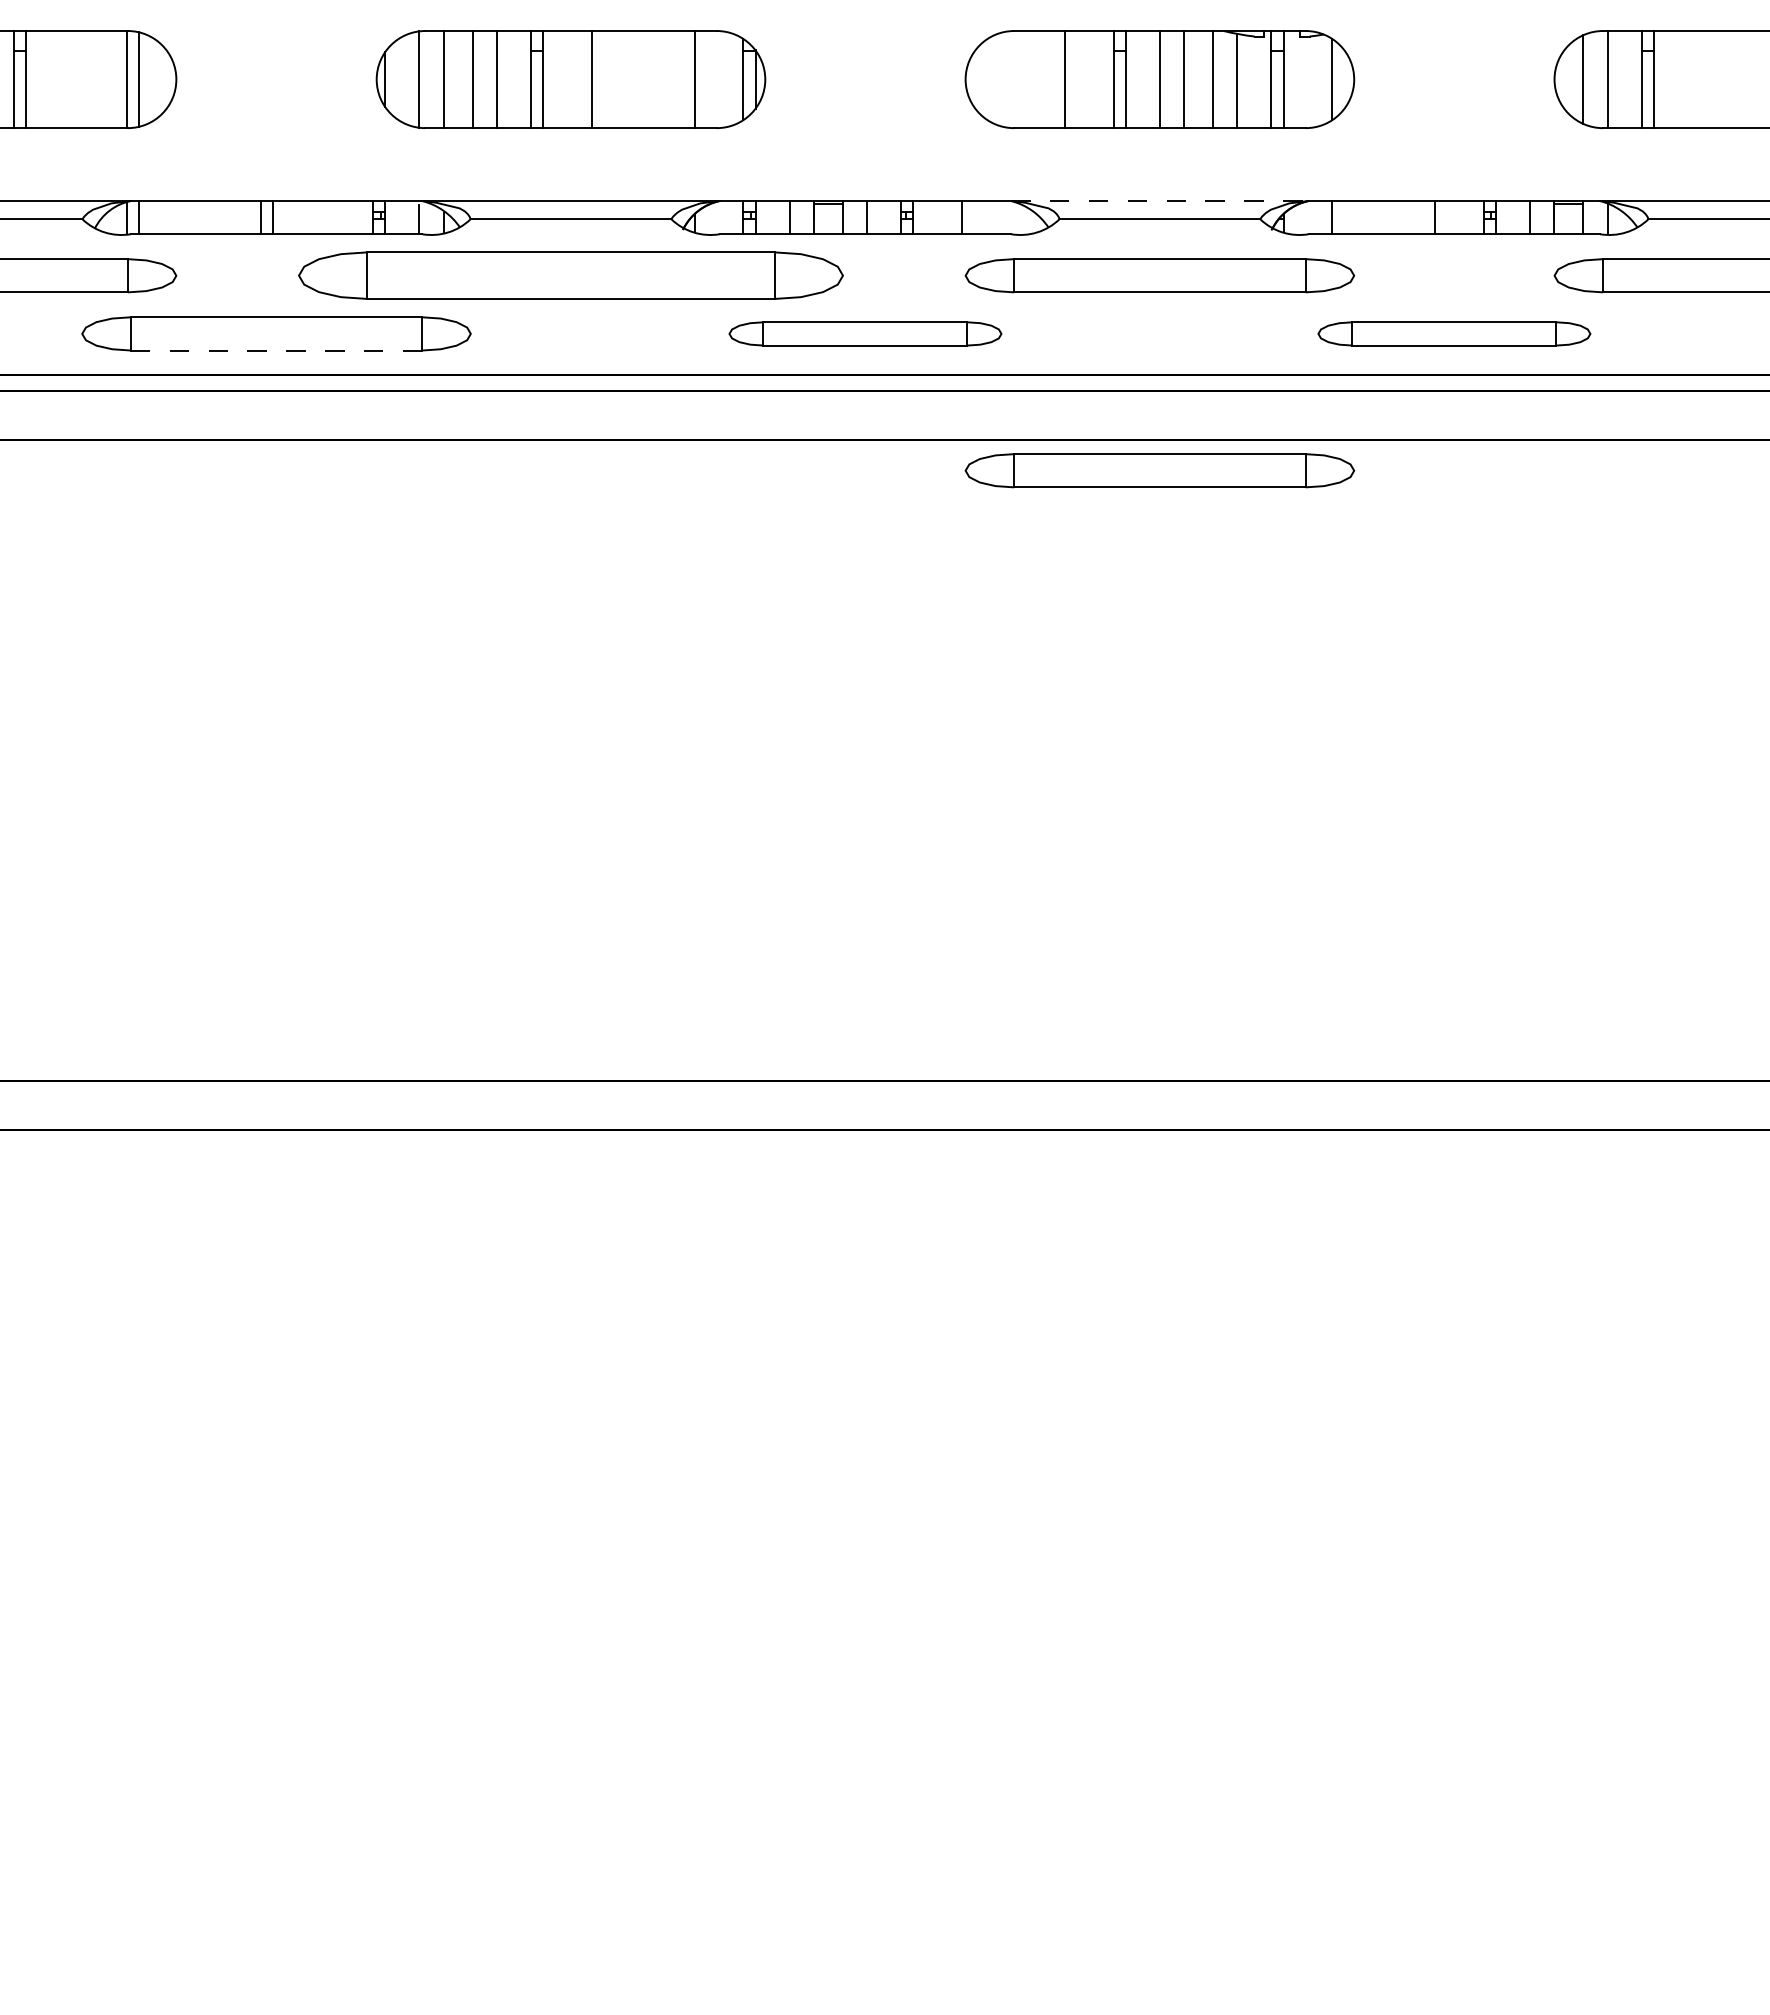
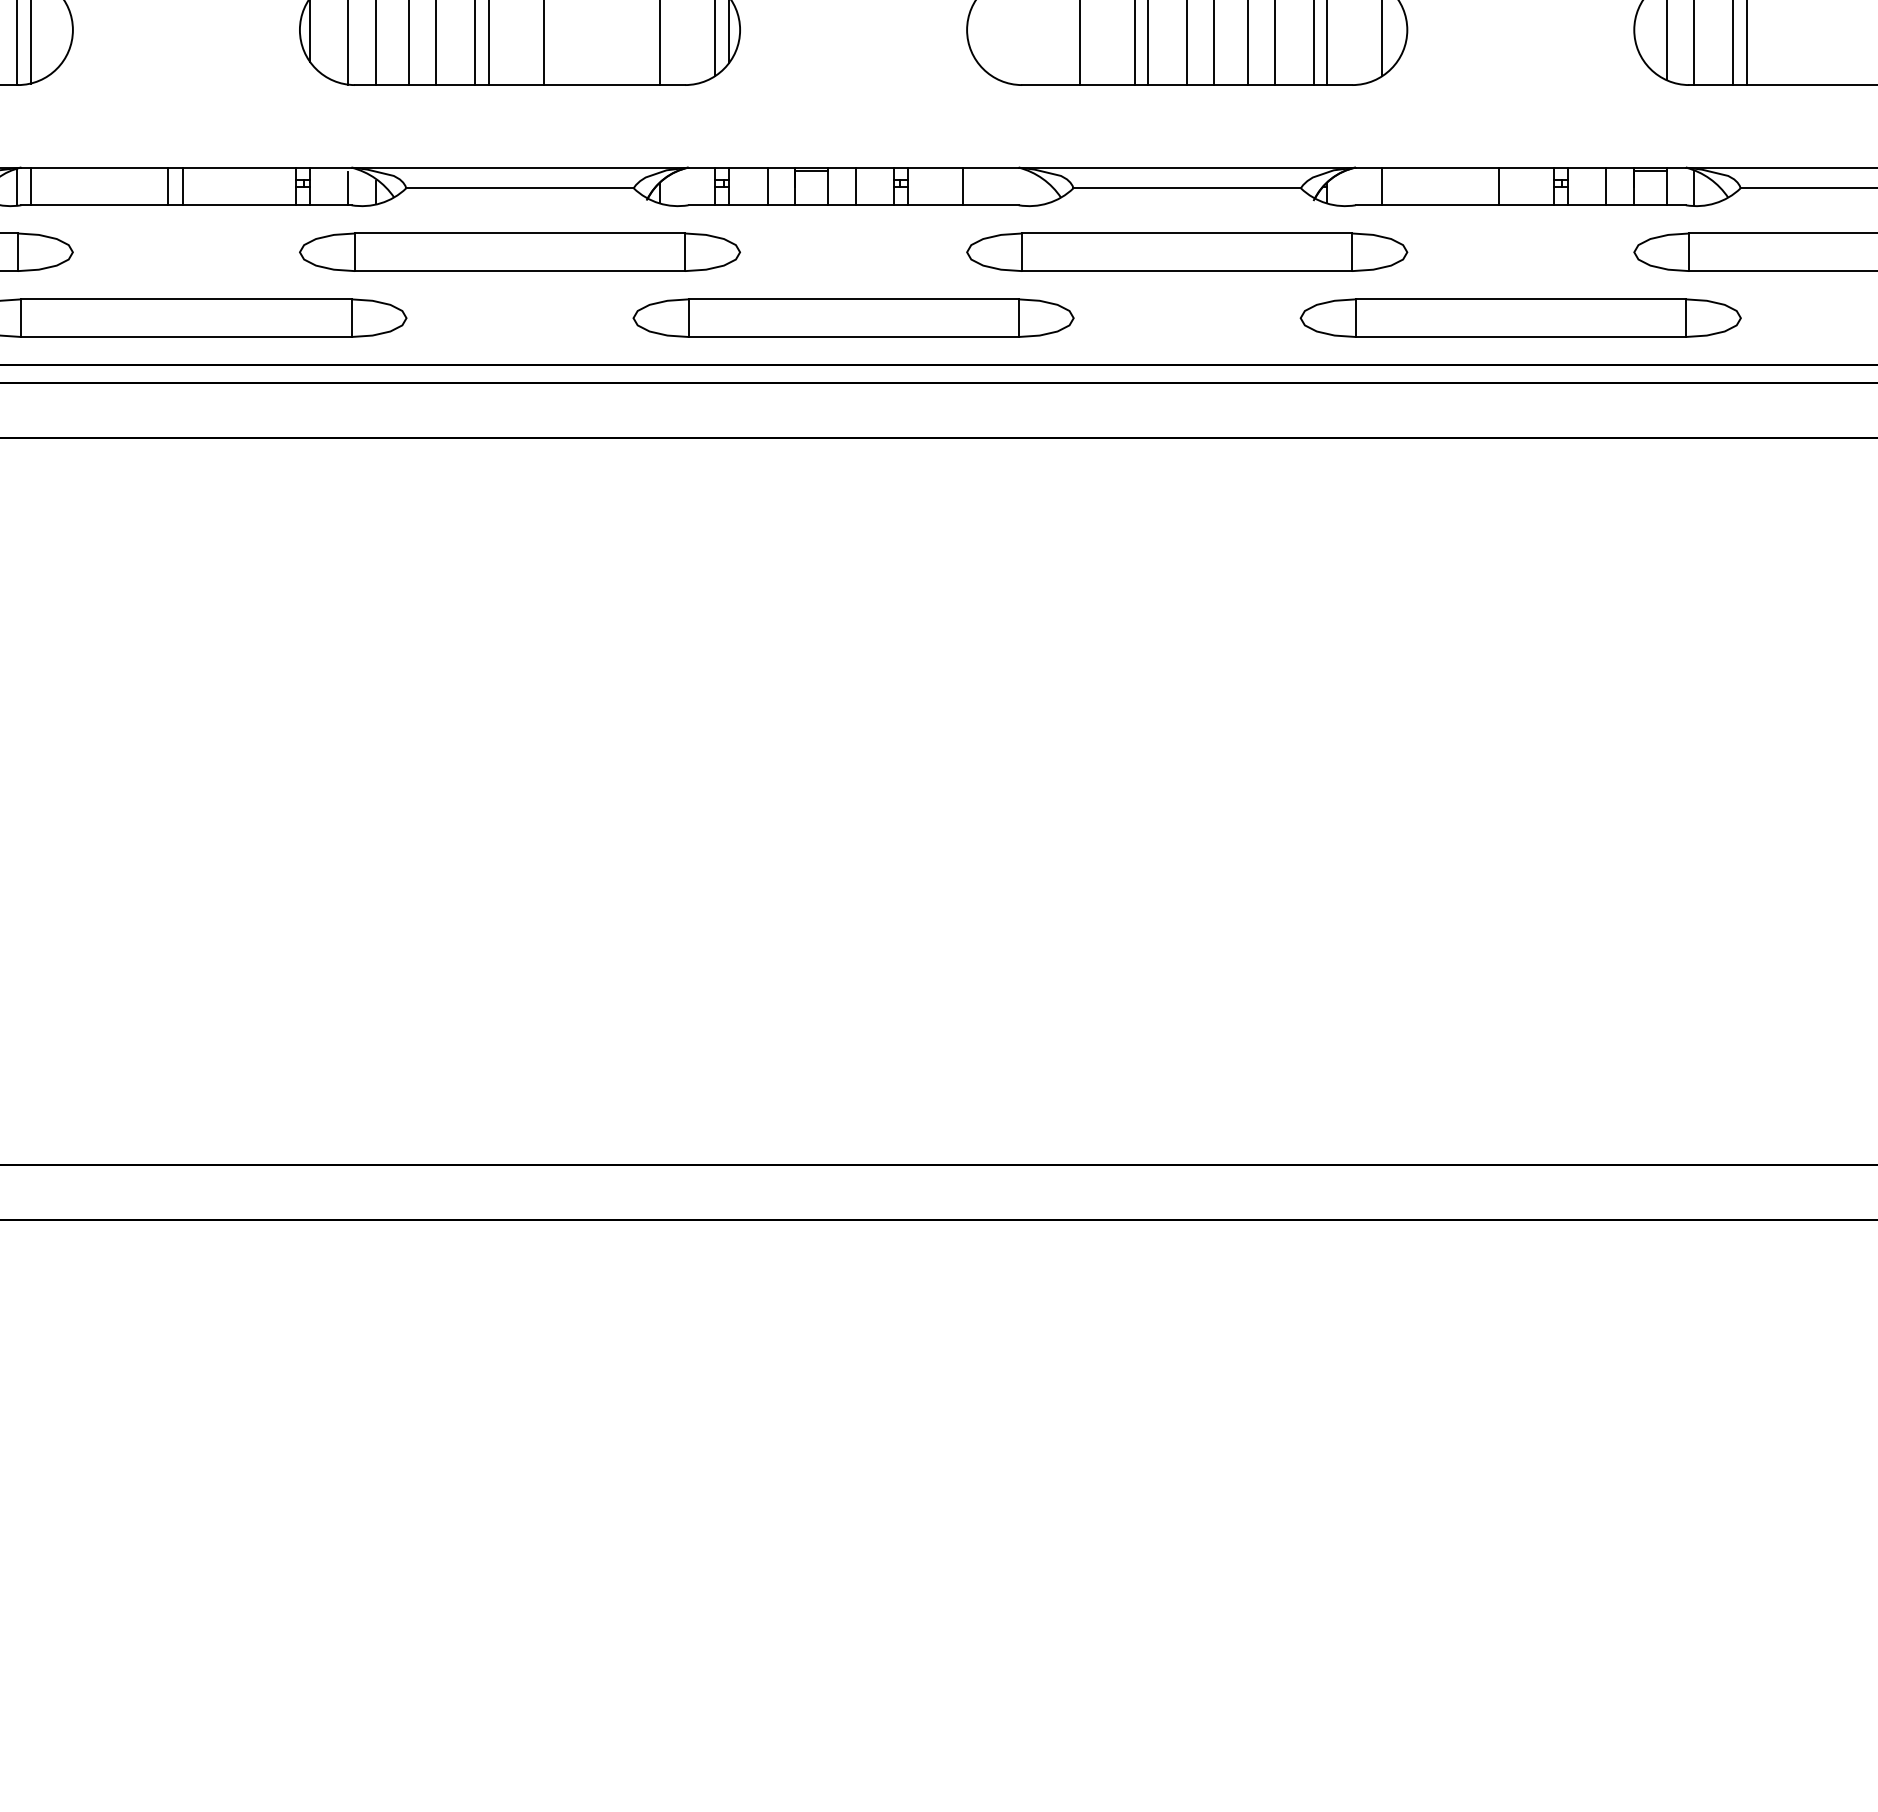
line: (1159, 201) -> (1186, 168), dashed -> solid
part: (570, 275) -> (519, 252), size x0.71
part: (865, 333) -> (853, 317), size x1.43
part: (1454, 333) -> (1520, 317), size x1.43
line: (276, 350) -> (186, 336), dashed -> solid
part: (1159, 470) -> (1186, 472), removed

